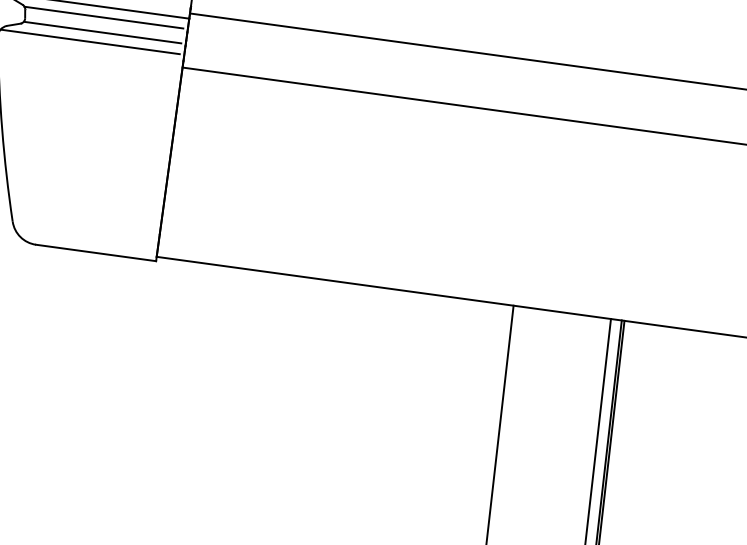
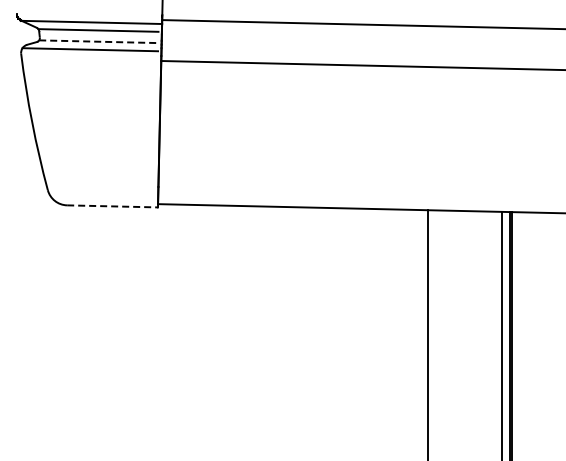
line: (102, 32) -> (98, 41), solid -> dashed
line: (97, 253) -> (113, 206), solid -> dashed

